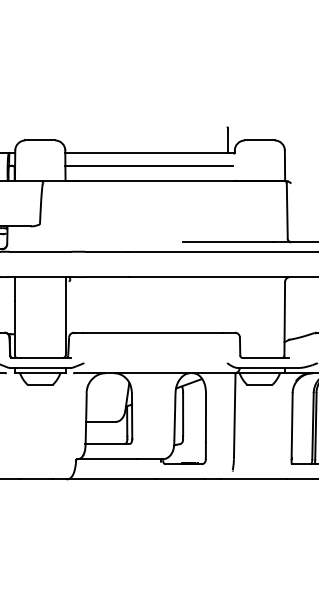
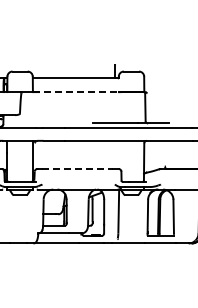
line: (147, 165) -> (74, 84), removed
line: (151, 181) -> (76, 92), solid -> dashed
line: (153, 333) -> (77, 169), solid -> dashed

